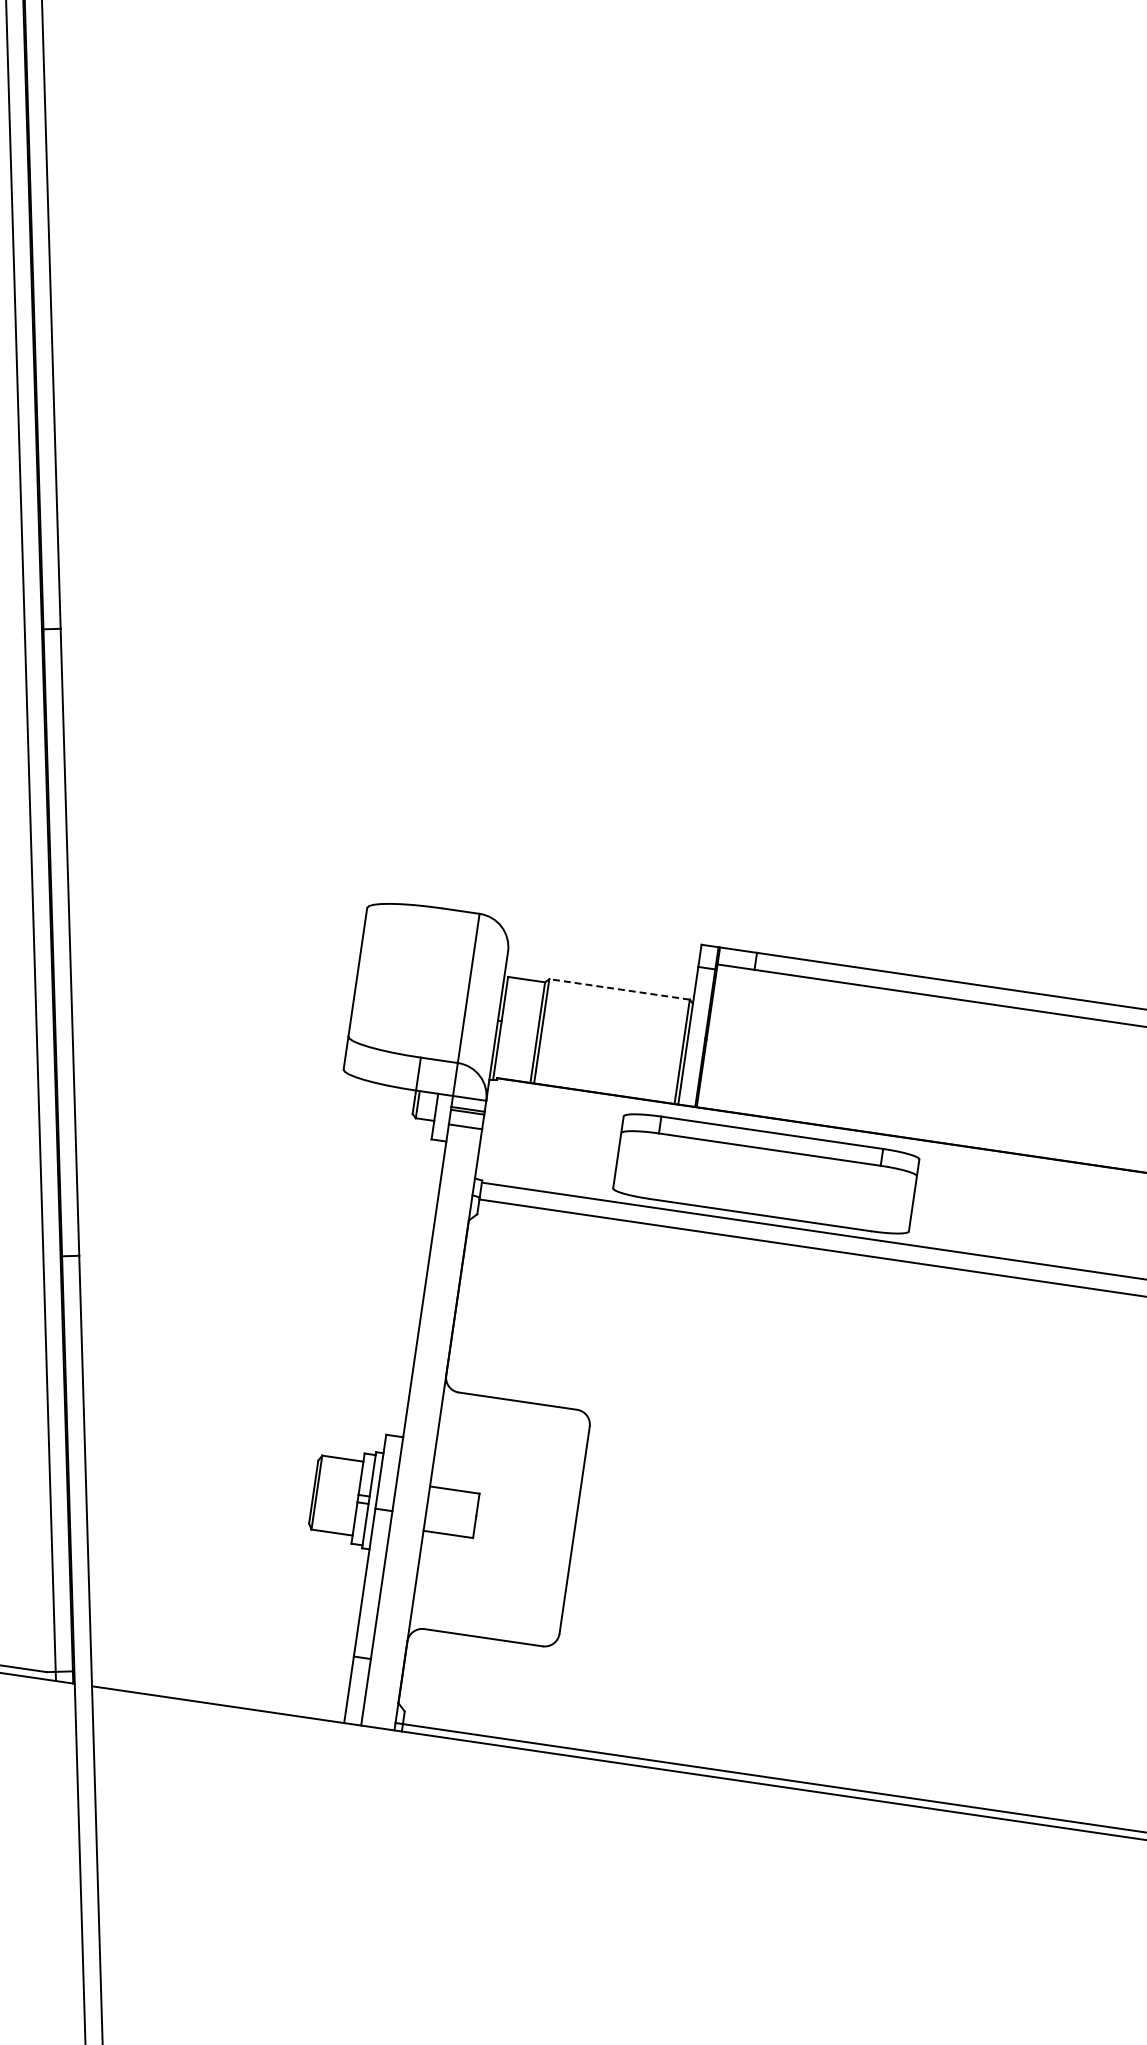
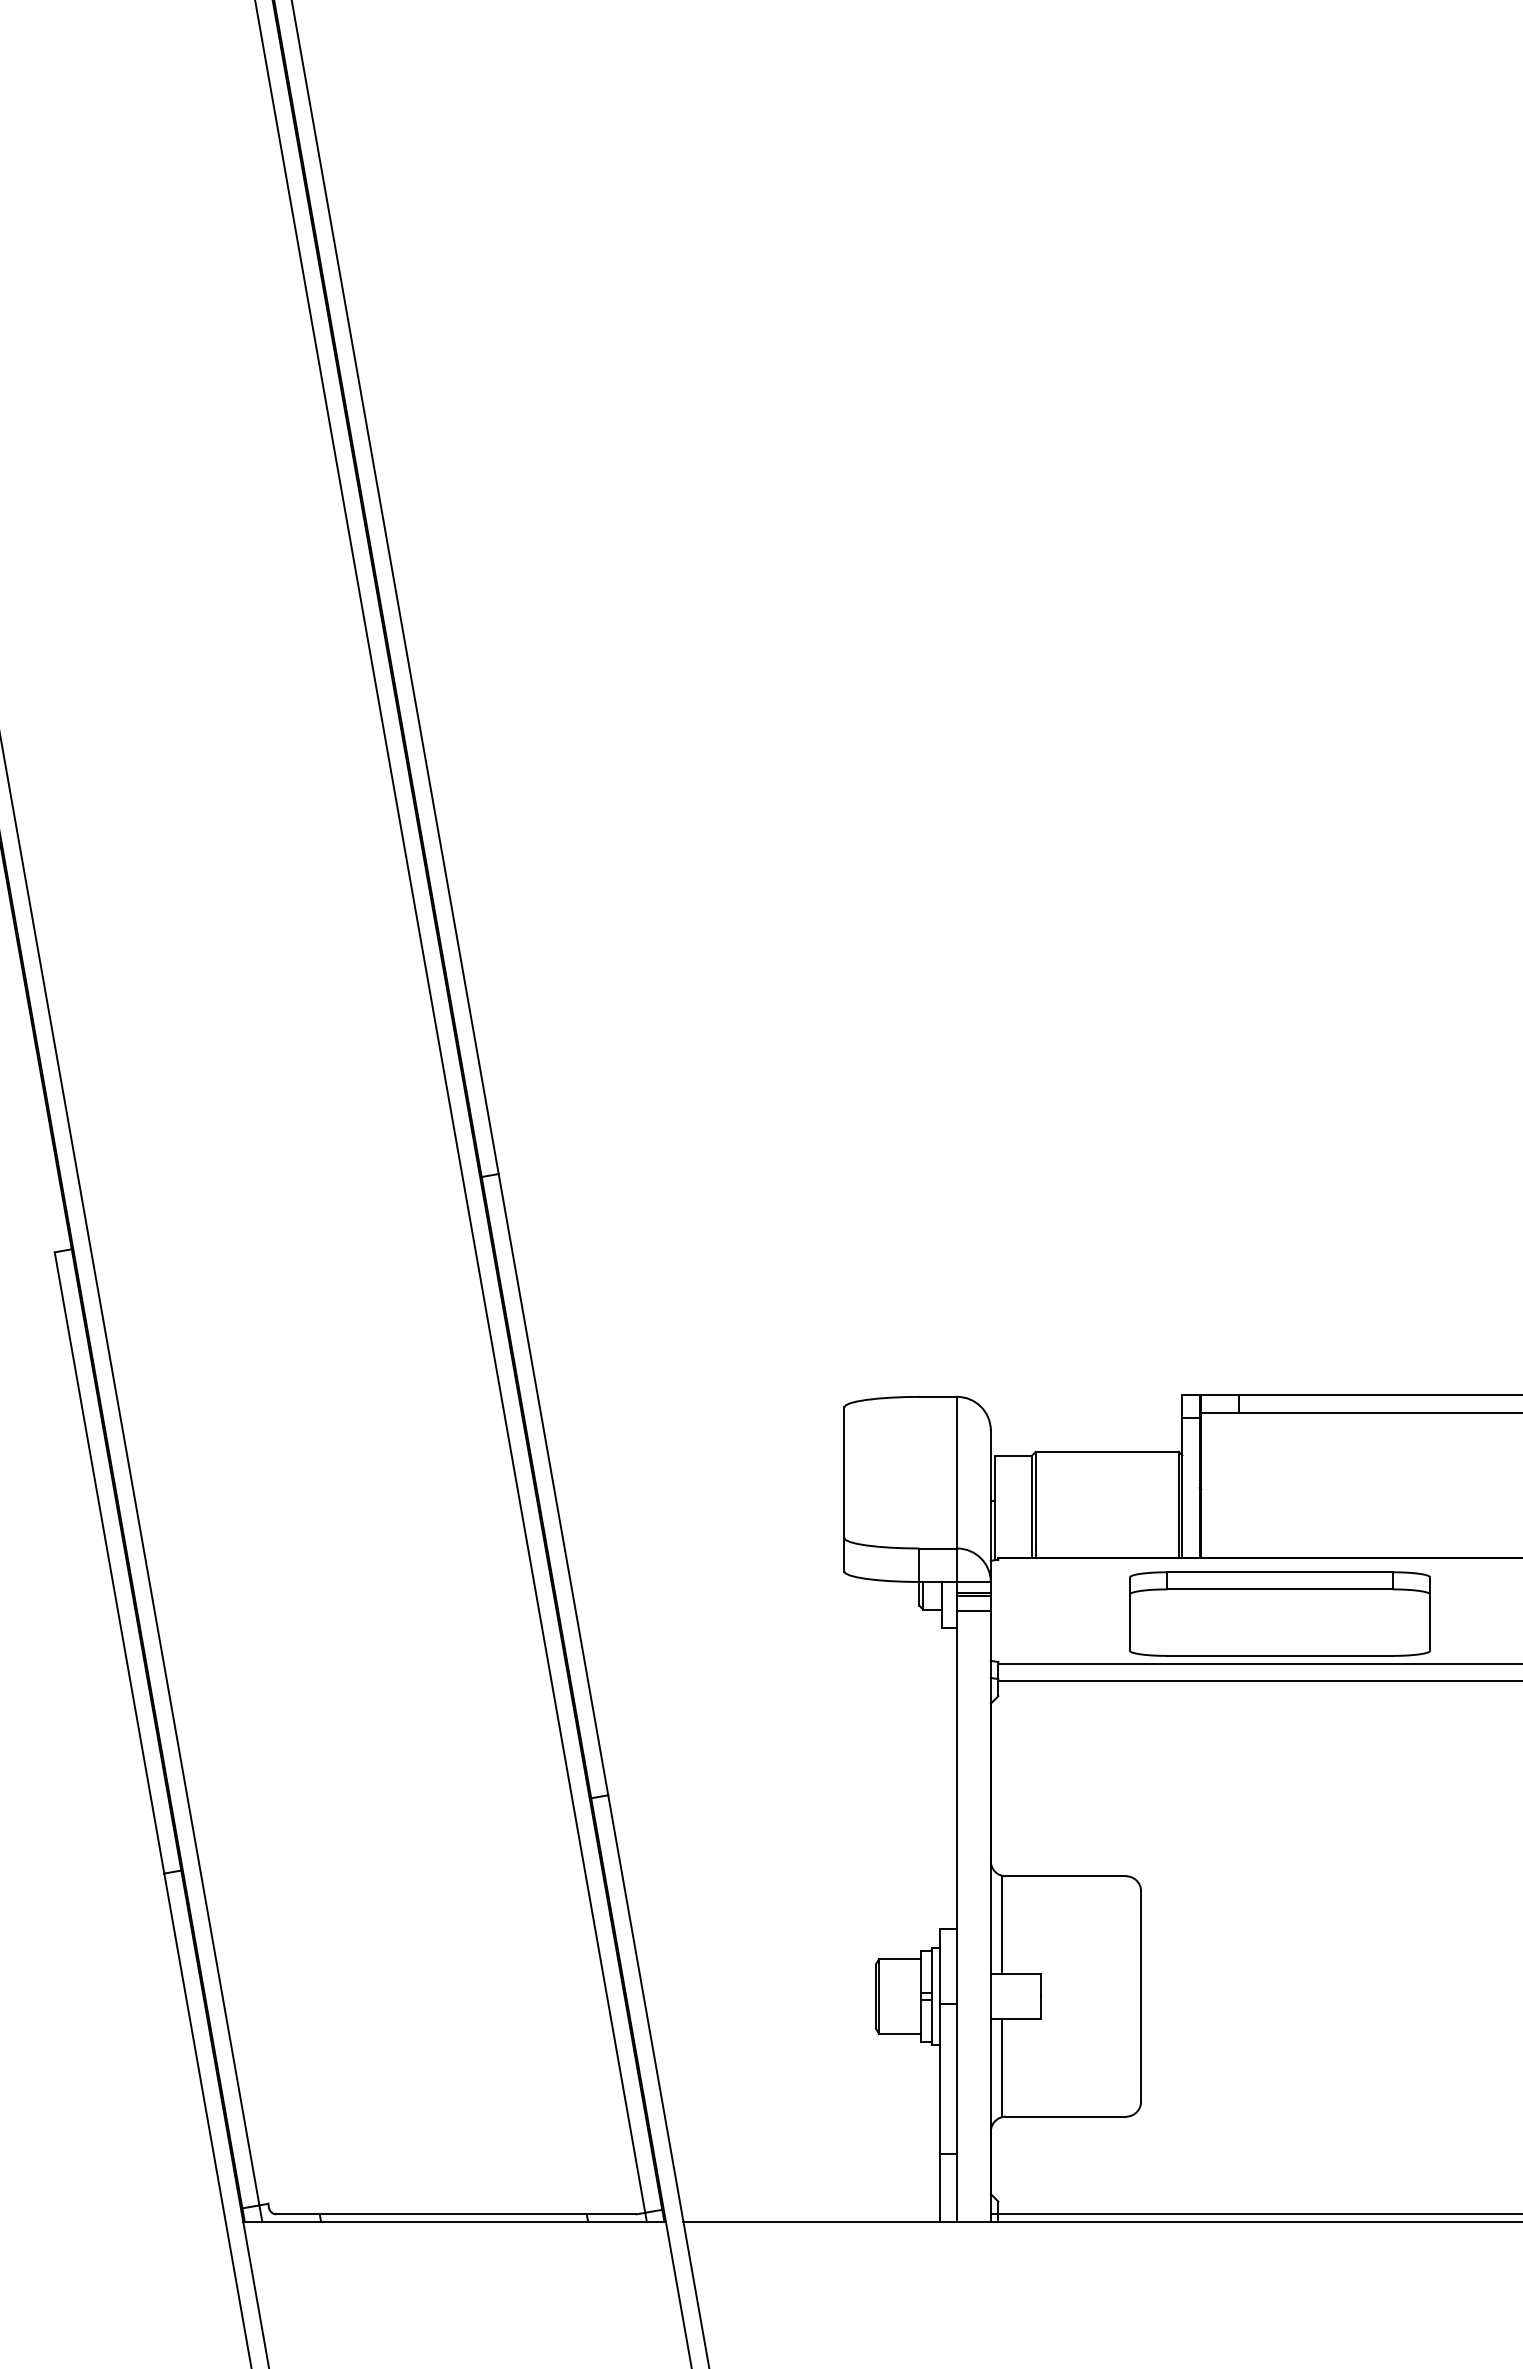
line: (618, 989) -> (1106, 1451), dashed -> solid
line: (448, 1439) -> (1002, 1924), added
line: (427, 1581) -> (1002, 2068), added

